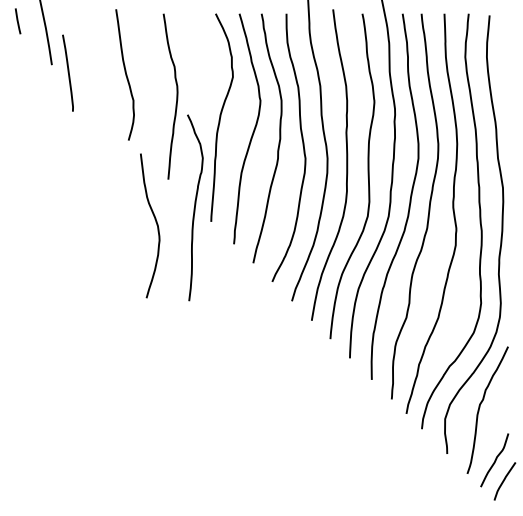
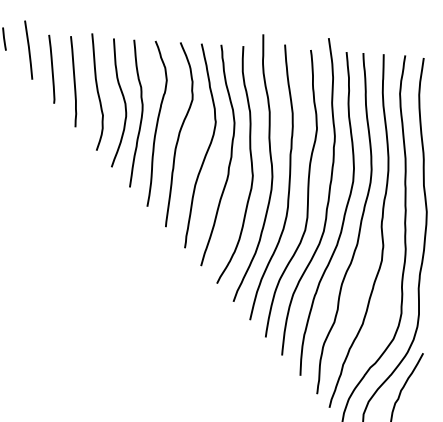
curve: (98, 64) -> (73, 81), added
line: (67, 72) -> (51, 68), moved
curve: (195, 207) -> (157, 123), moved
curve: (155, 222) -> (123, 100), moved

